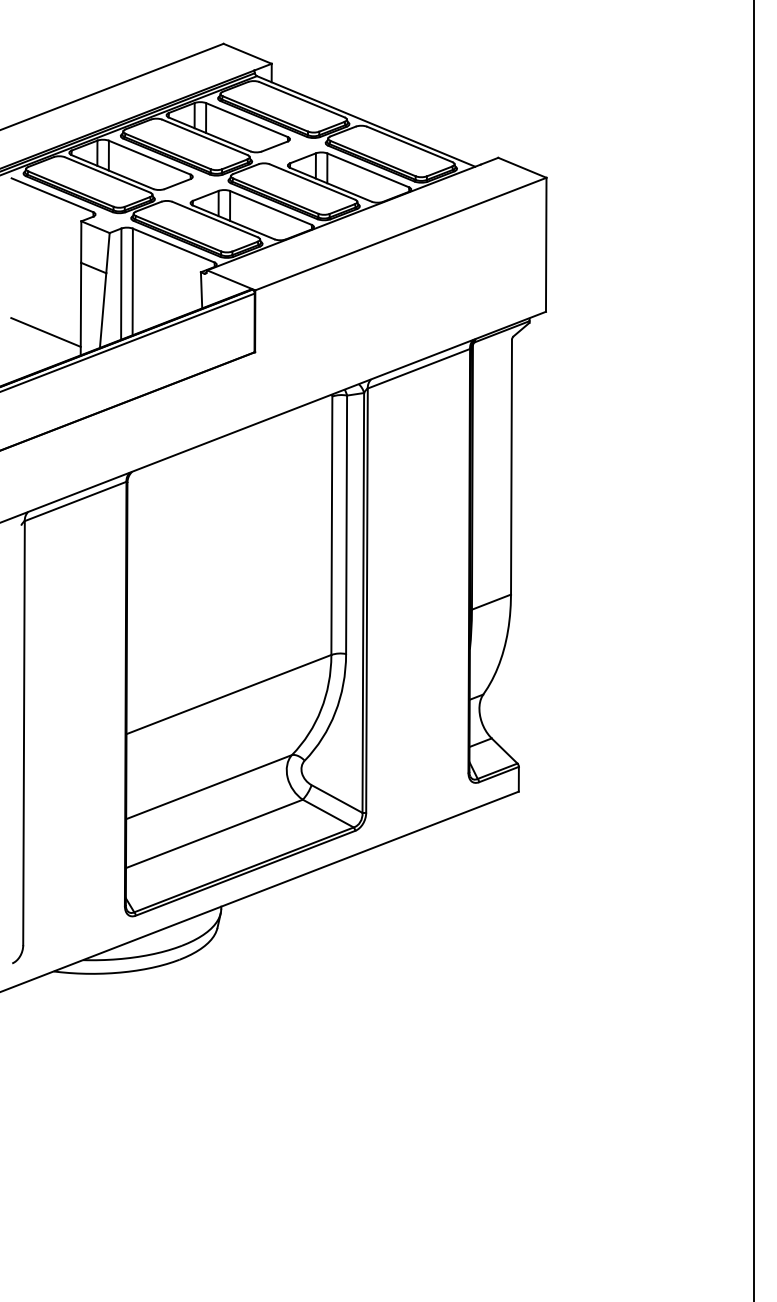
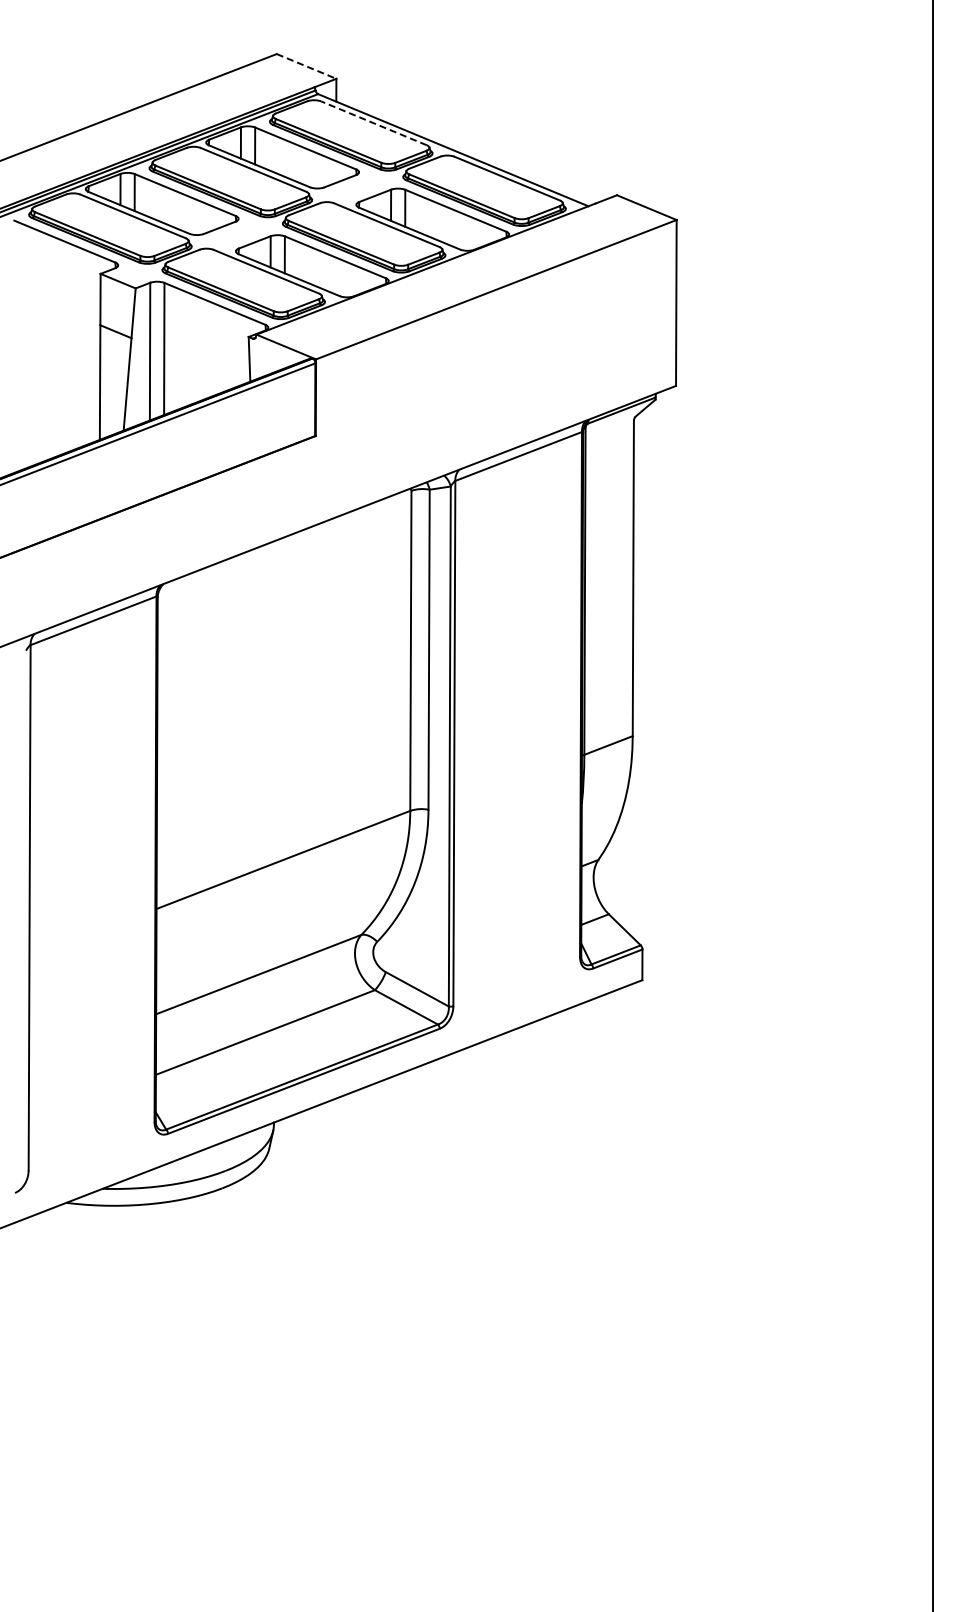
line: (248, 53) -> (307, 66), solid -> dashed
line: (301, 99) -> (373, 123), solid -> dashed
line: (45, 332) -> (56, 411), removed

